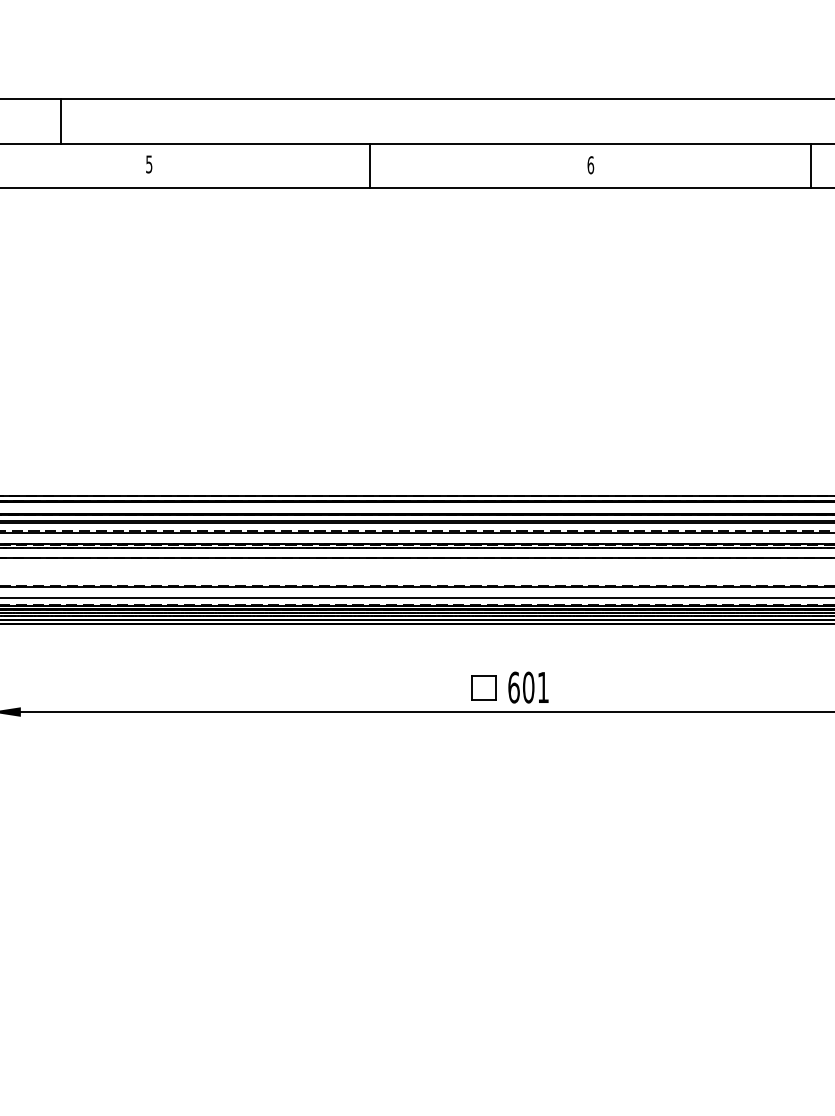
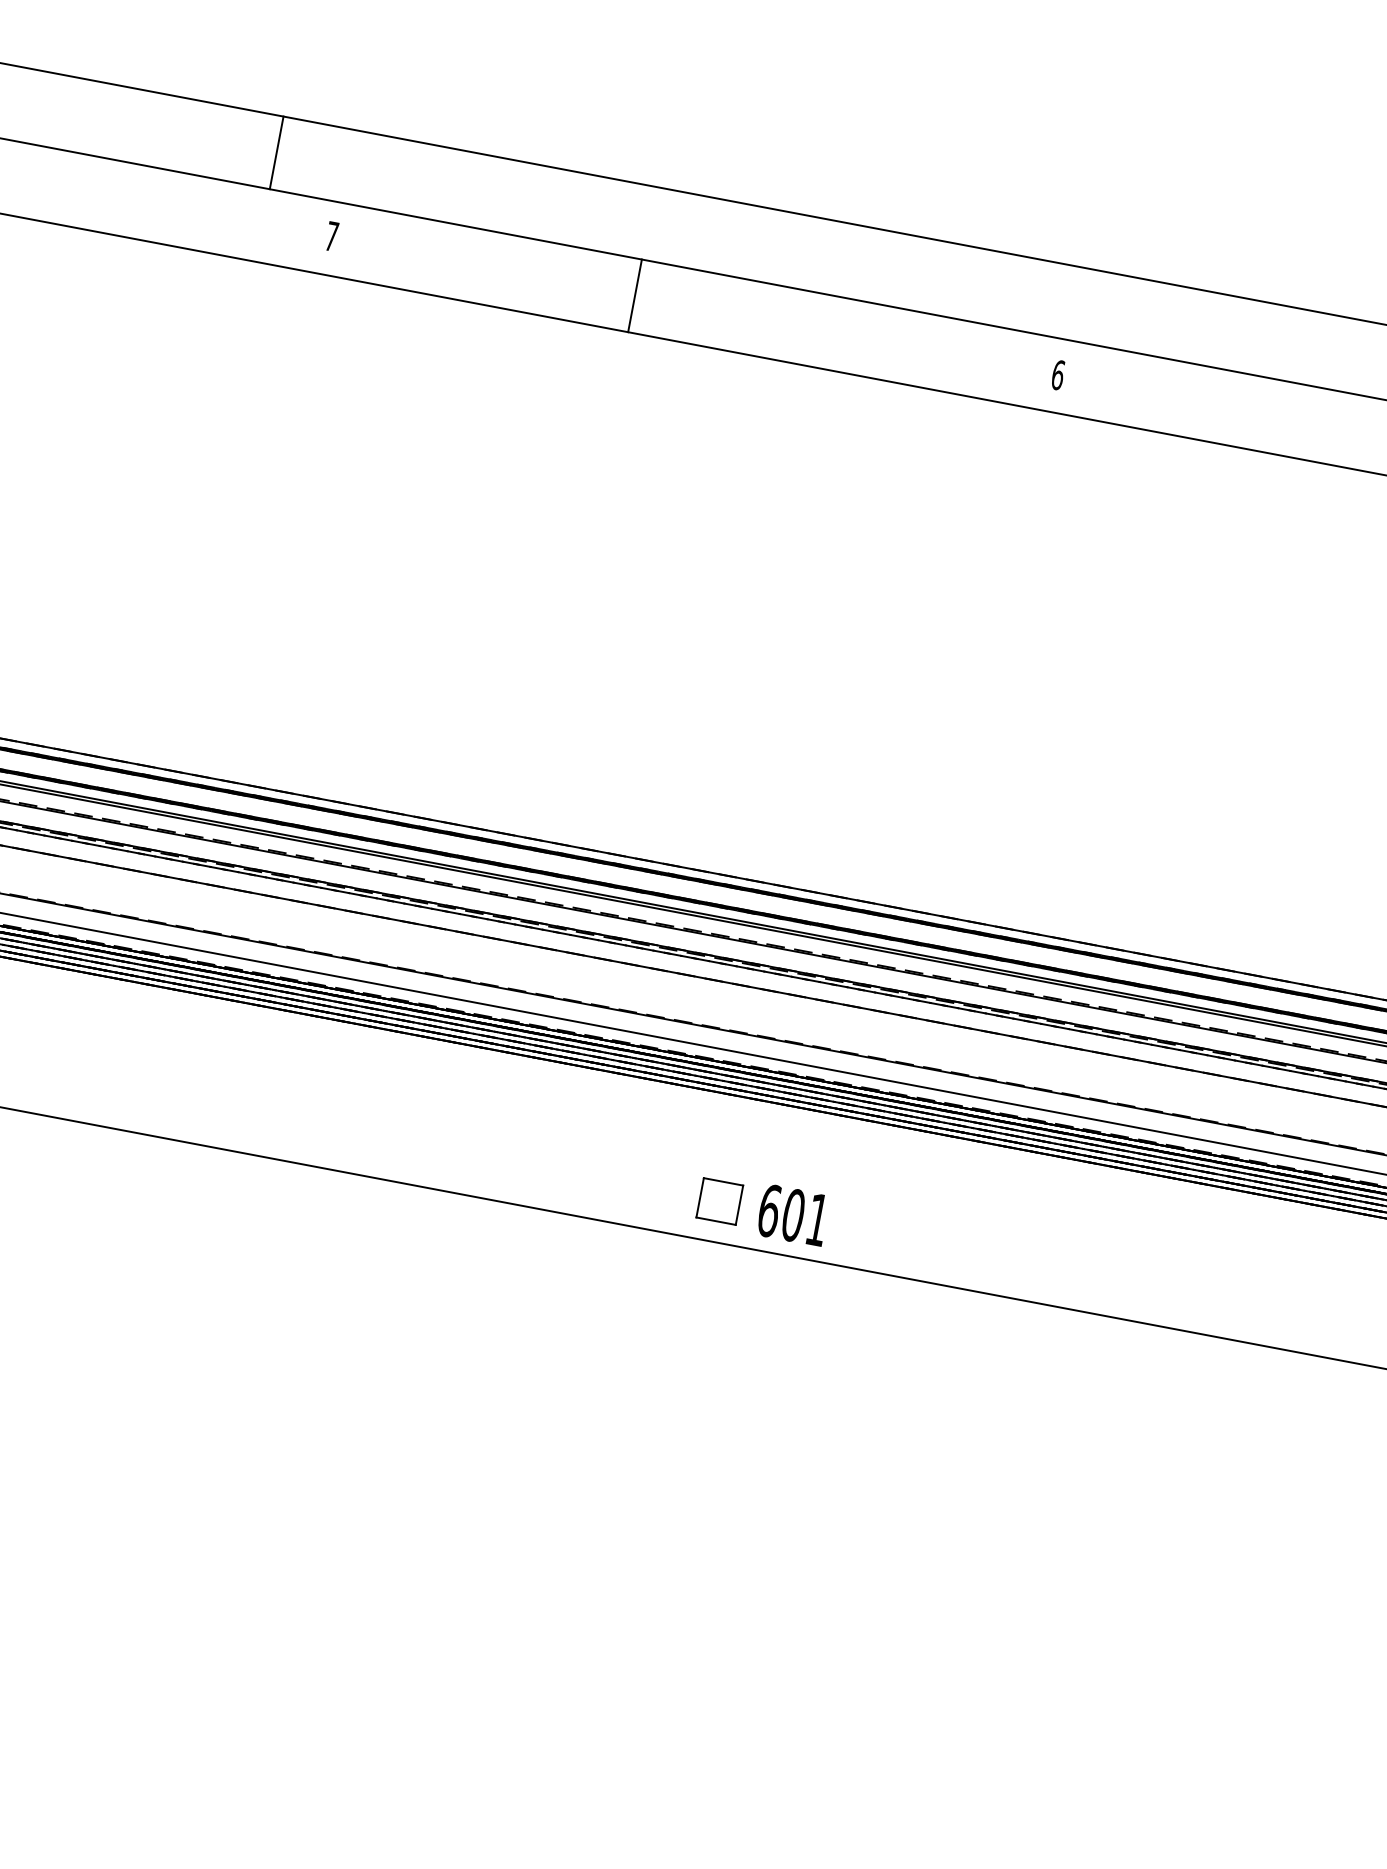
line: (60, 121) -> (276, 152), moved
text: (149, 164) -> (332, 236), 5 -> 7
line: (369, 165) -> (634, 295), moved

